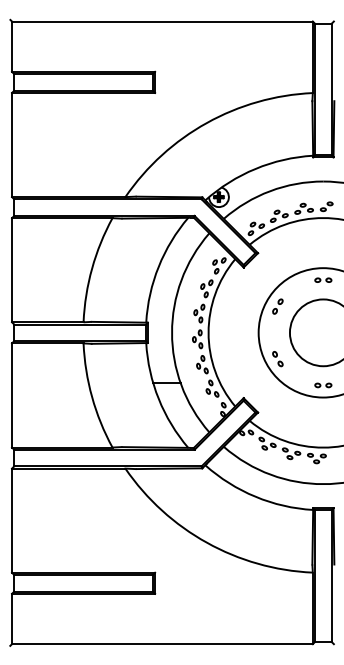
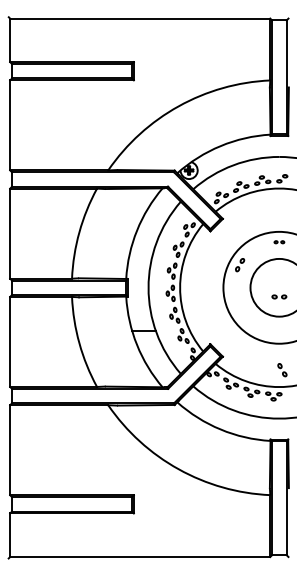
part: (323, 279) -> (279, 241), size x0.7
part: (277, 359) -> (282, 370), moved
part: (323, 385) -> (279, 297), moved

